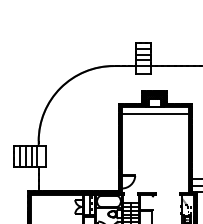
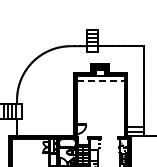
line: (155, 113) -> (100, 80), solid -> dashed

